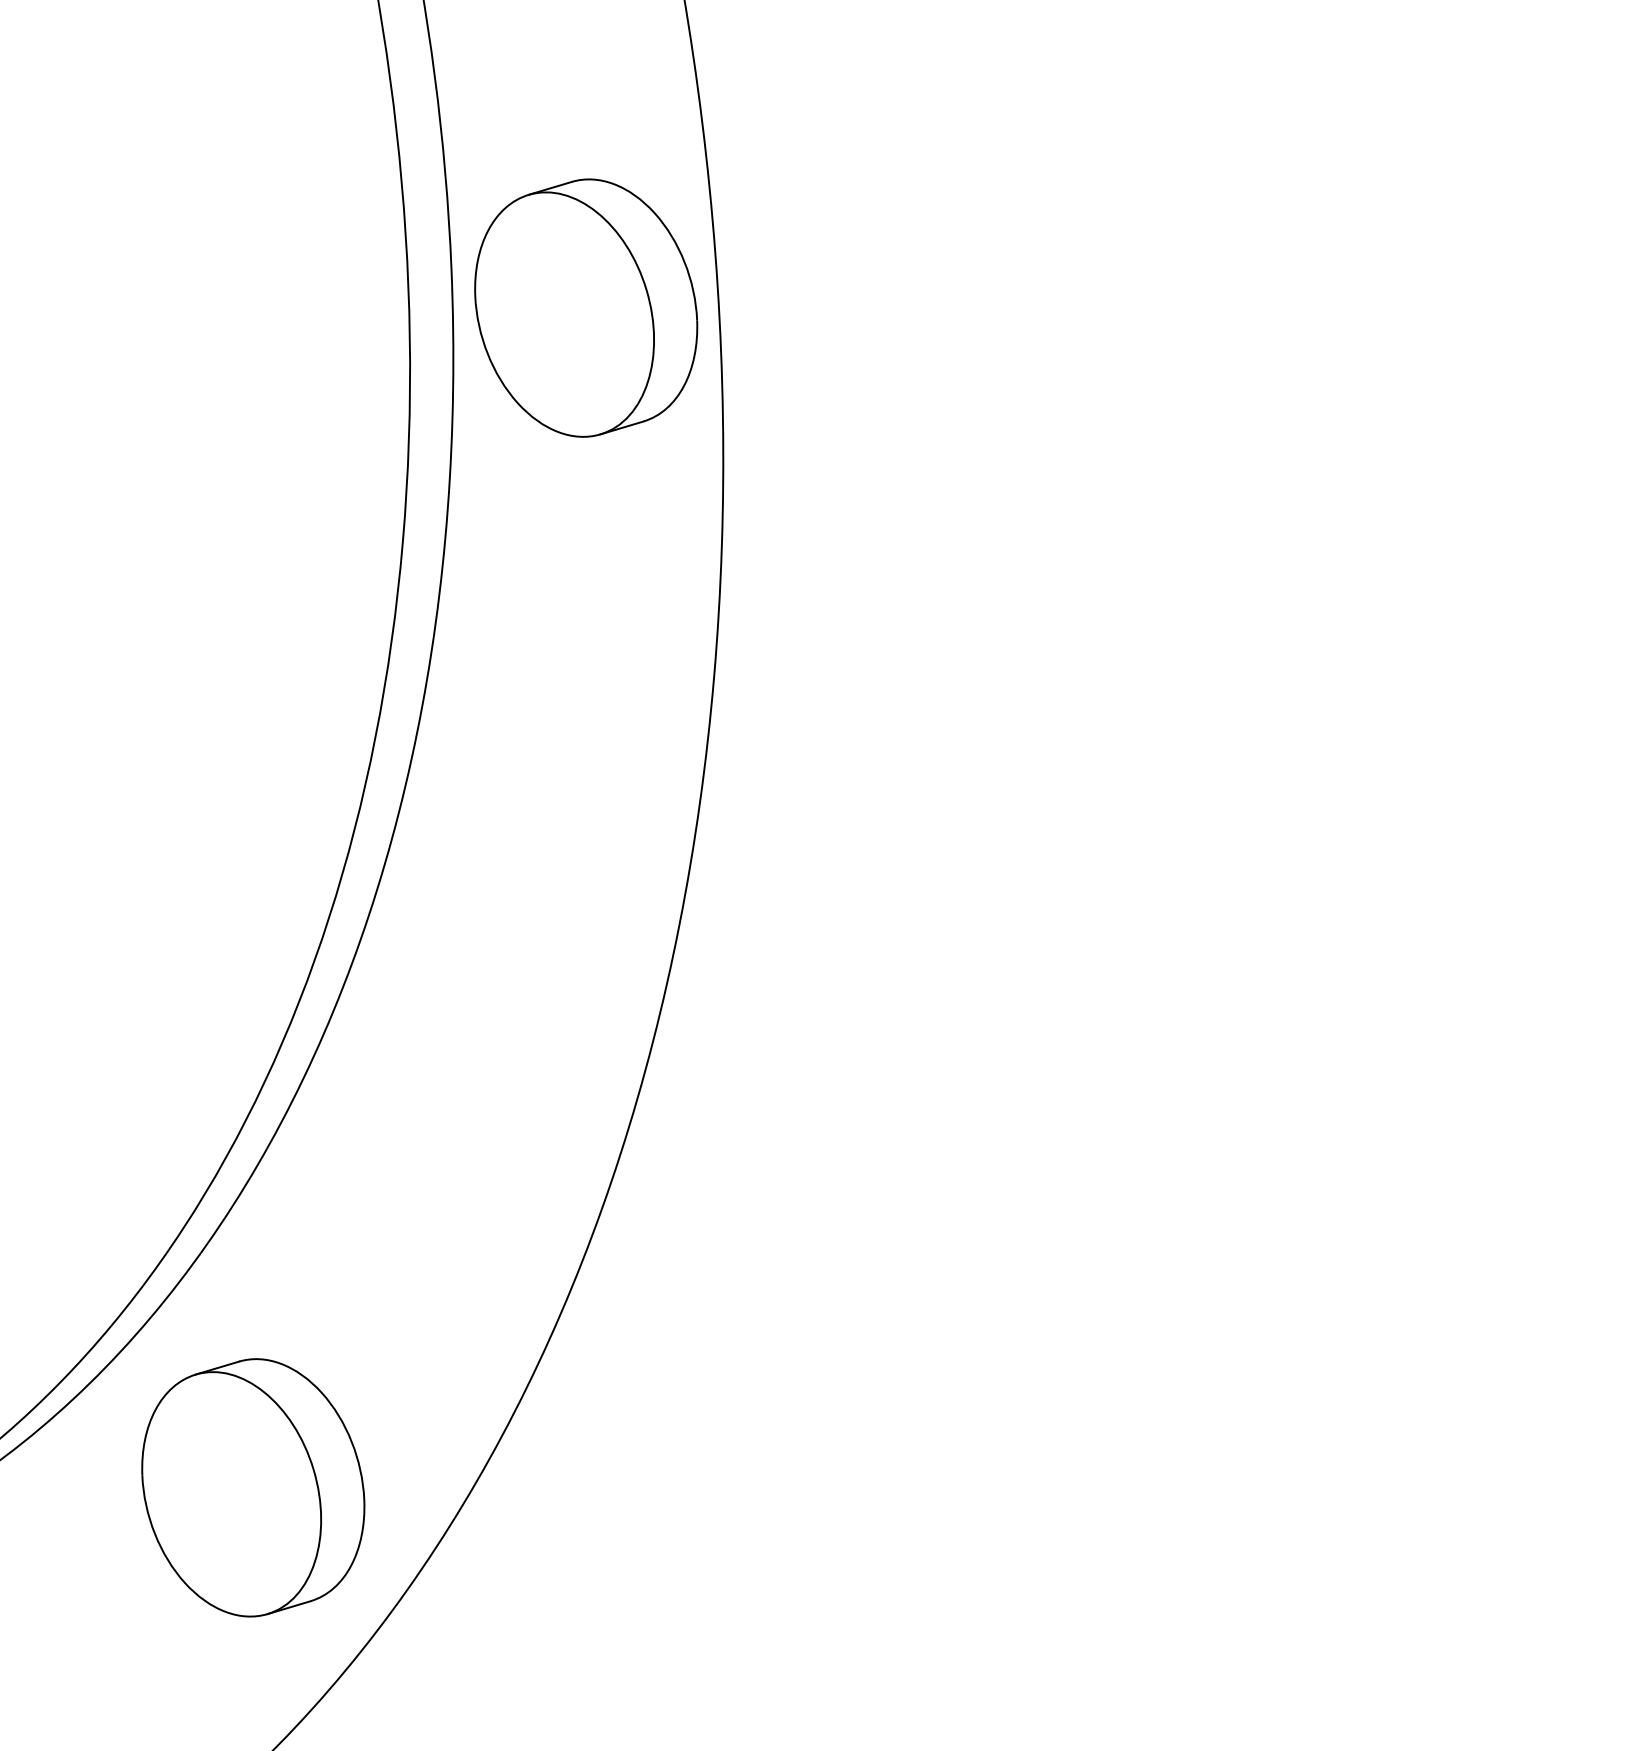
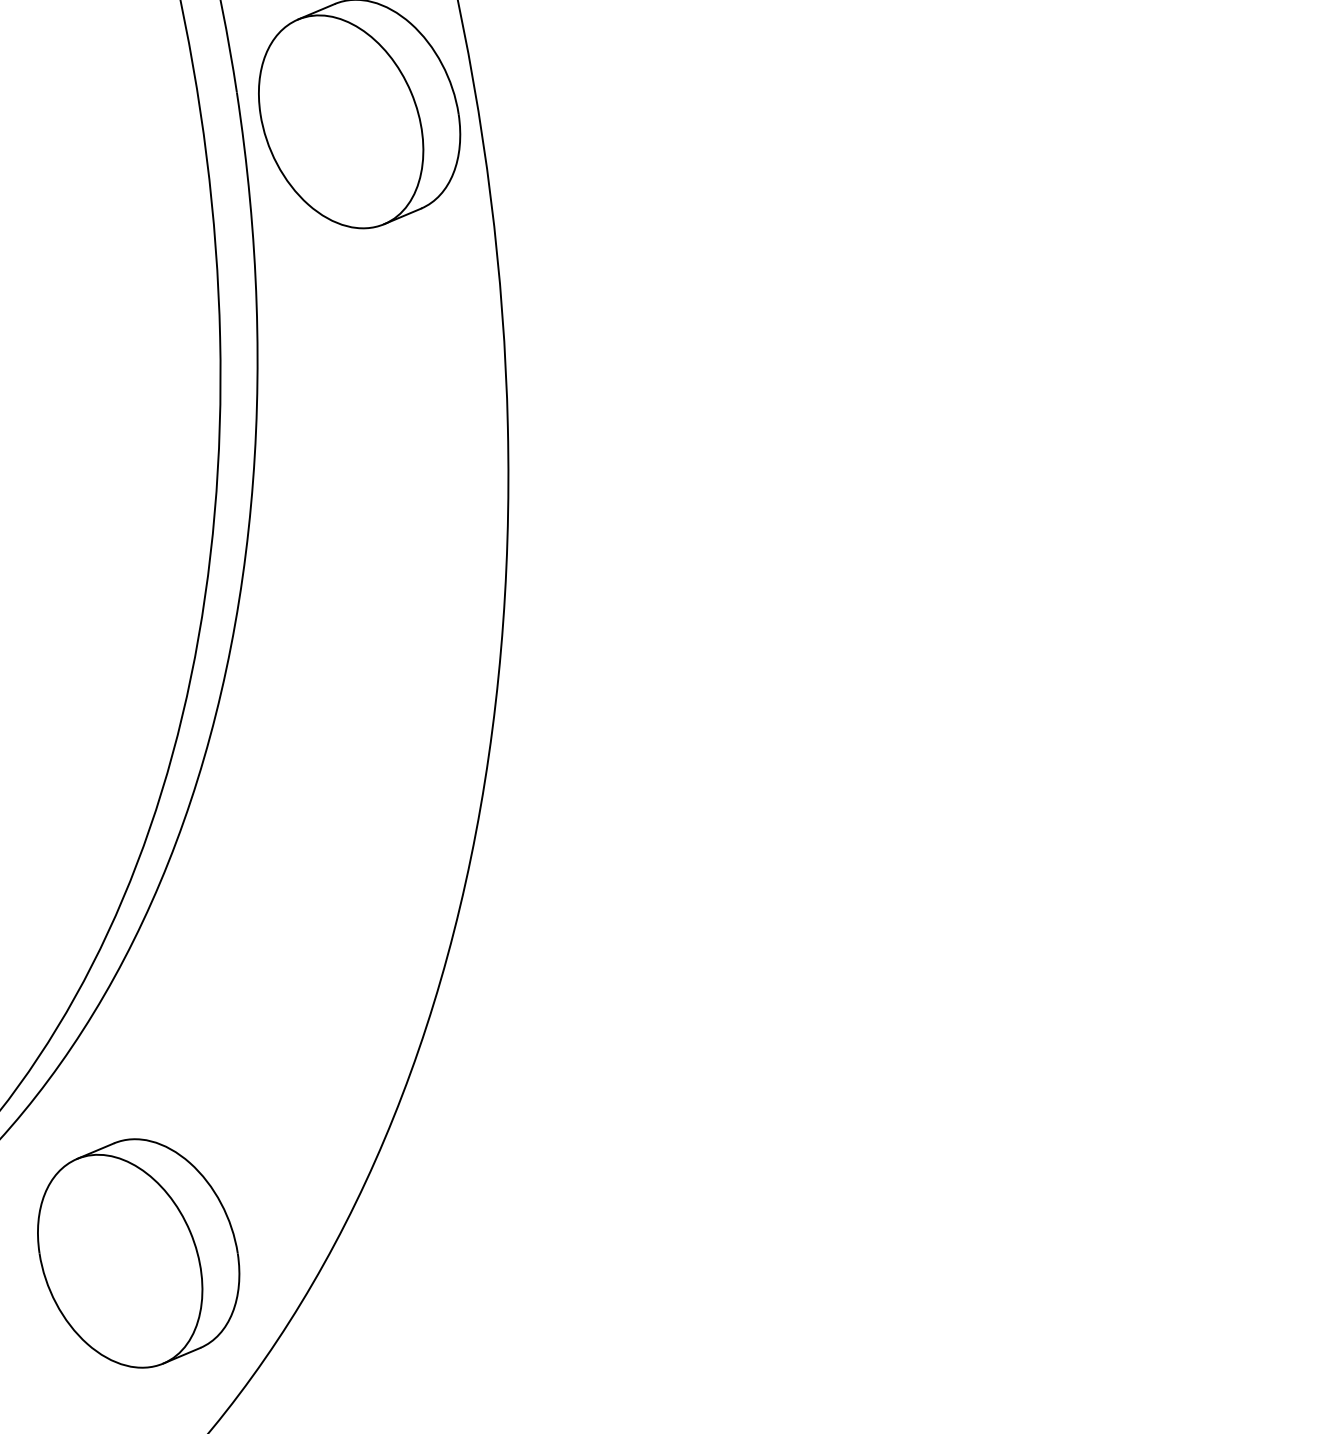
part: (253, 1487) -> (138, 1253), moved

